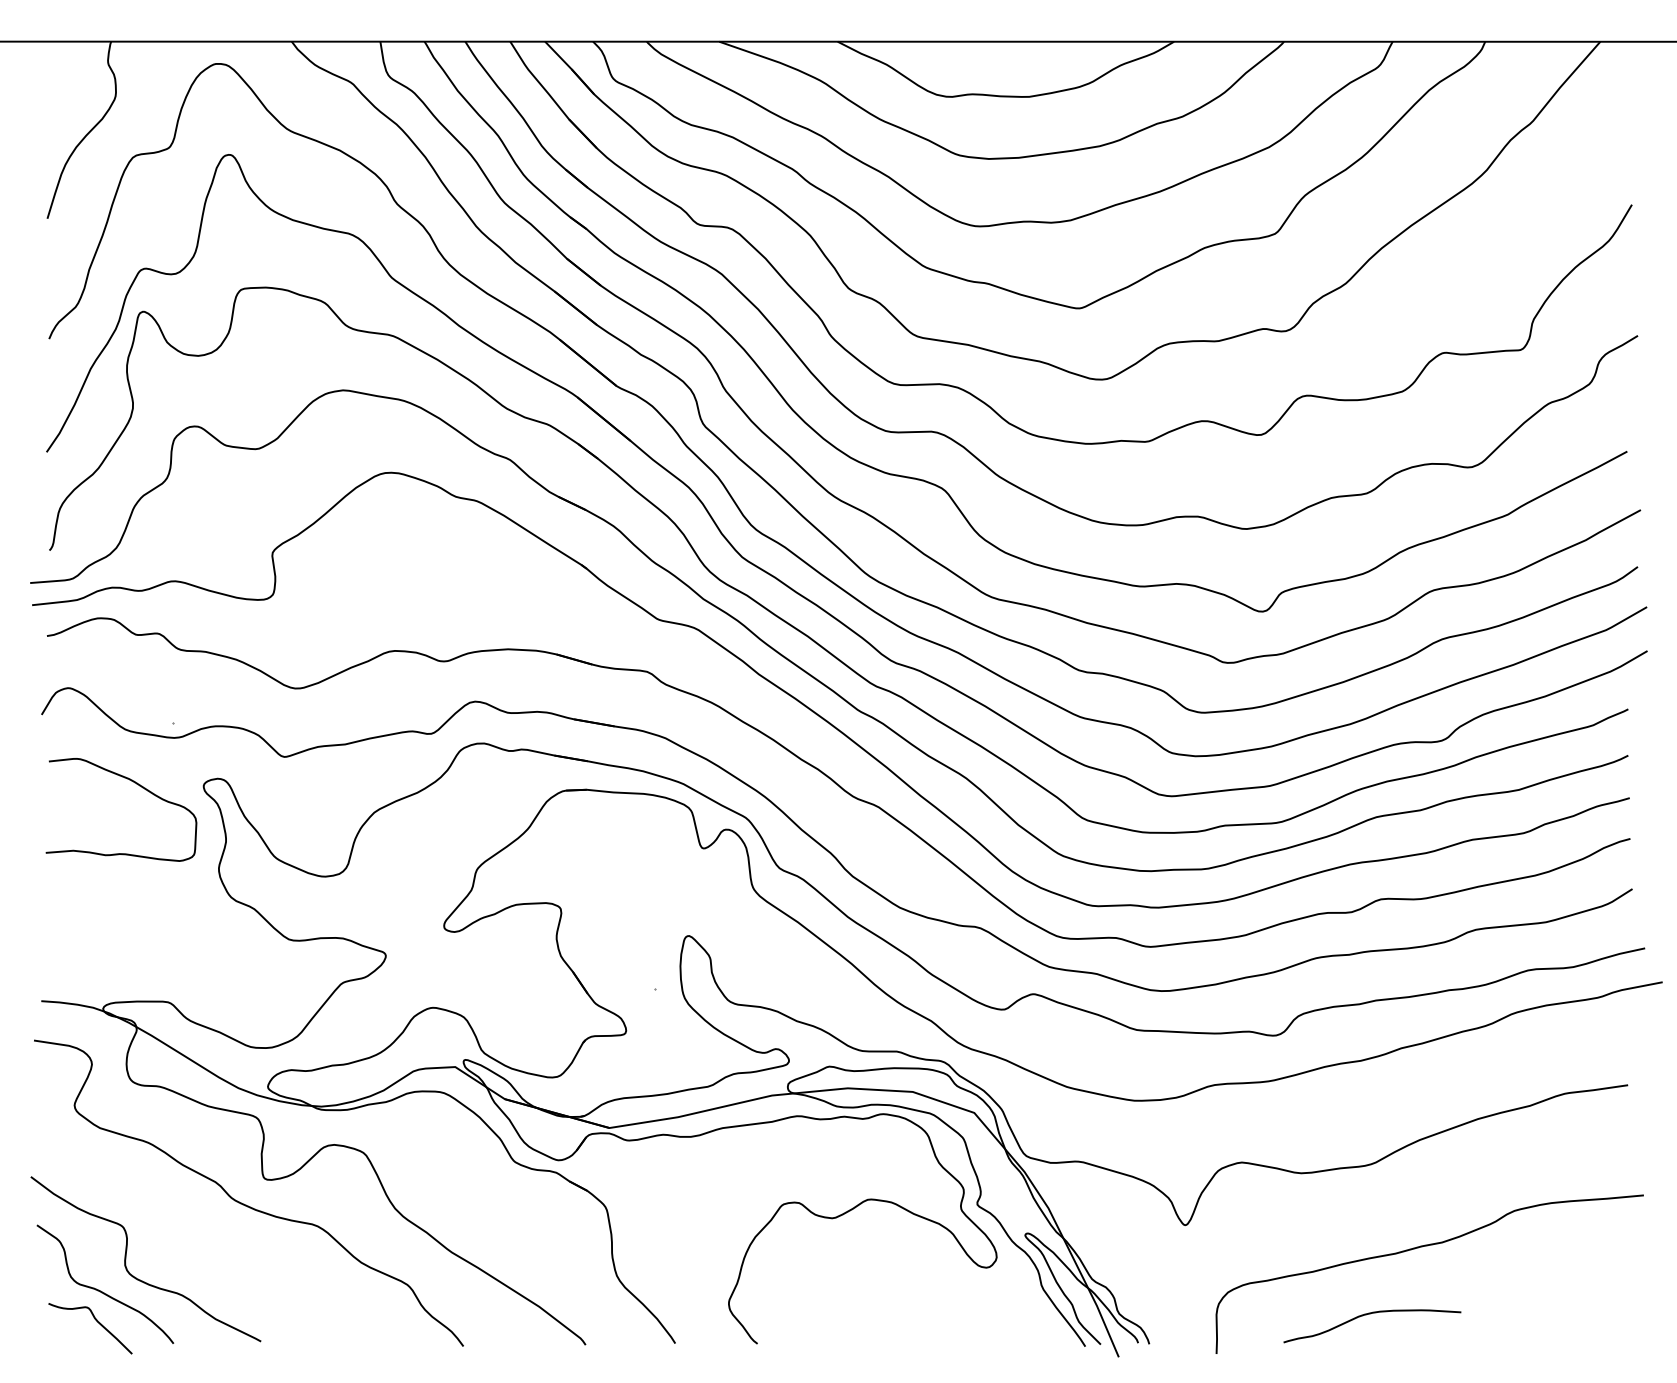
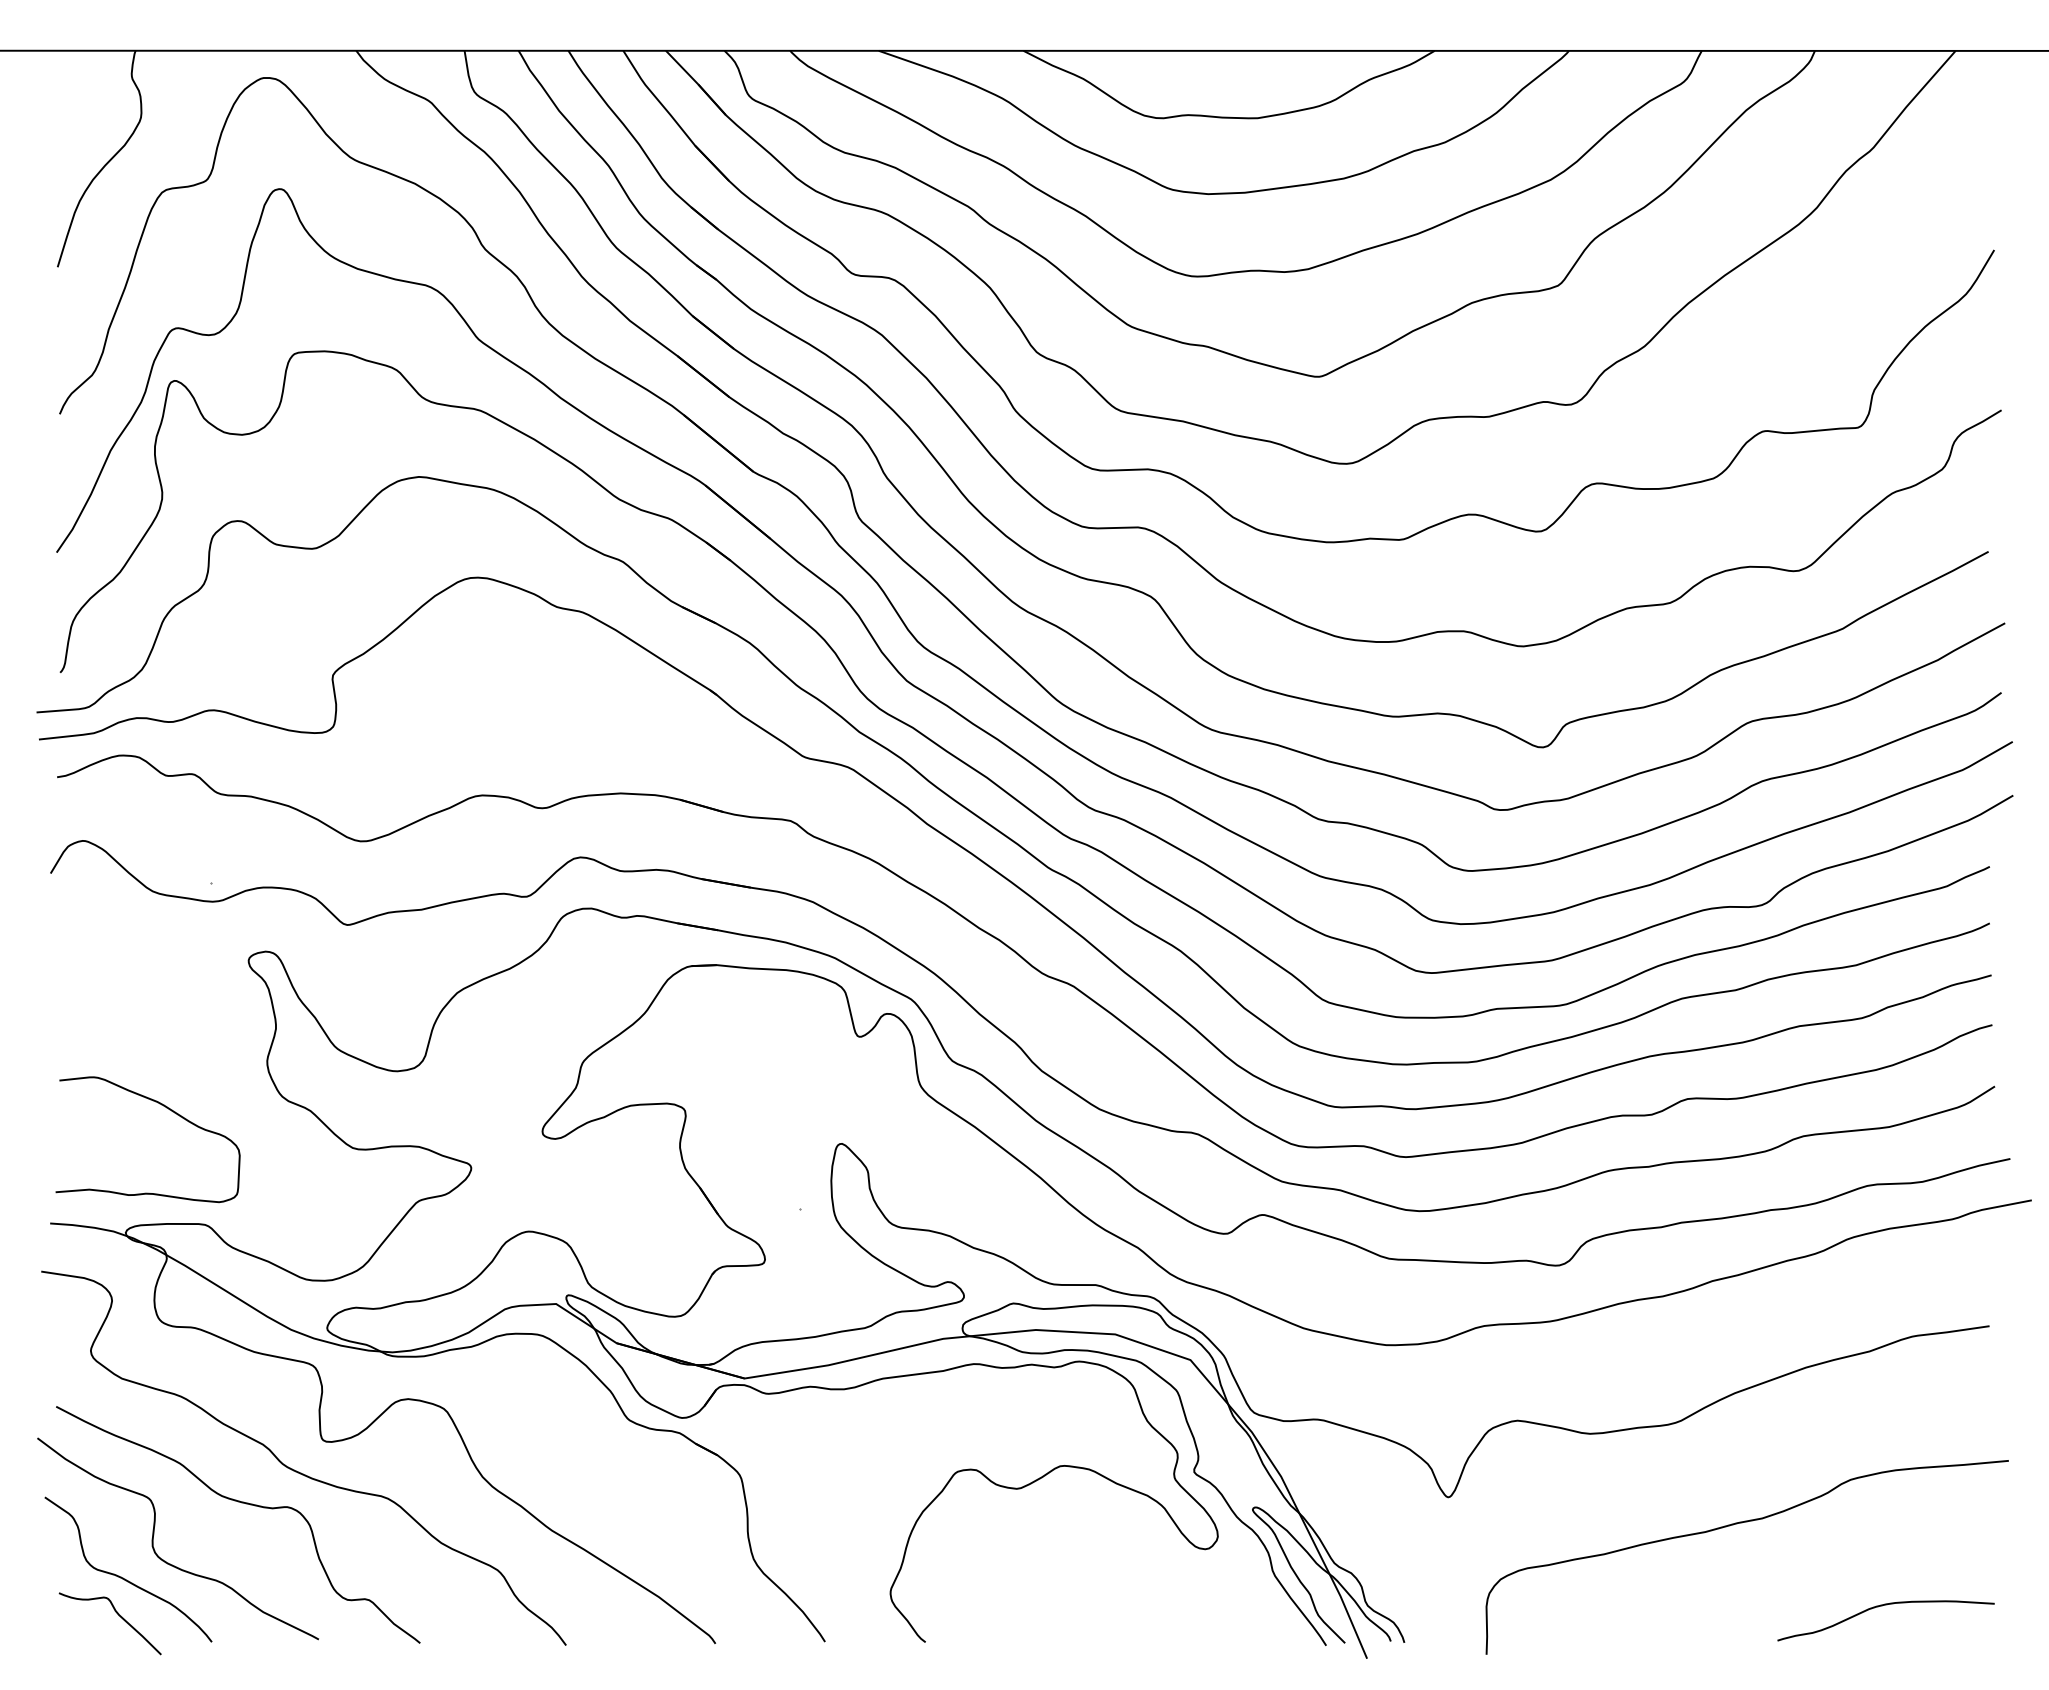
curve: (136, 784) -> (166, 1108), moved
curve: (197, 1230) -> (241, 1503), added
curve: (1369, 1314) -> (1882, 1606), moved

